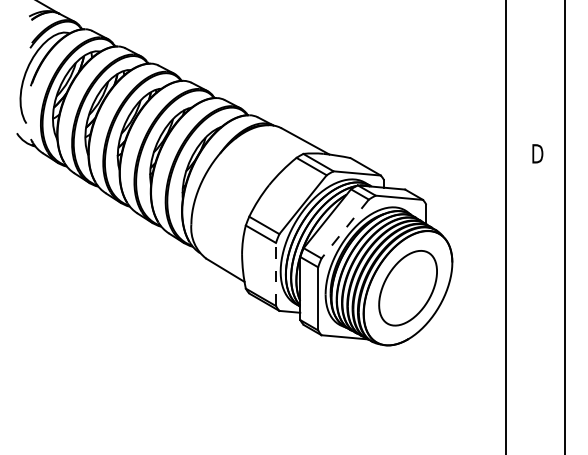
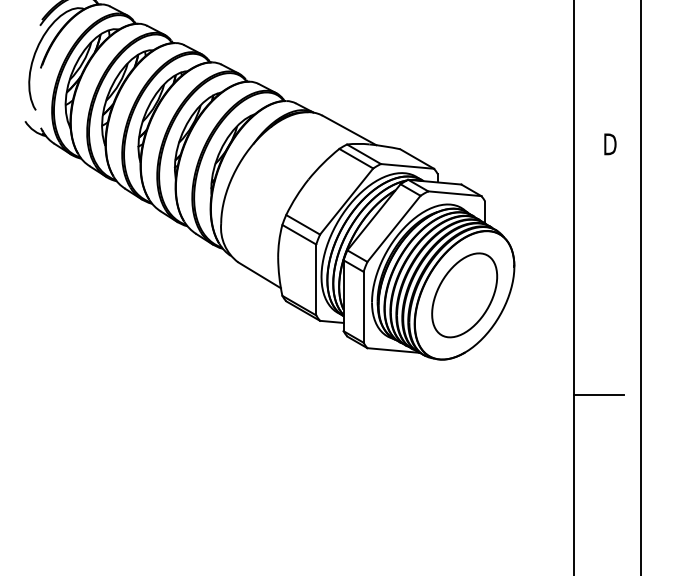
line: (344, 229) -> (393, 229), dashed -> solid
line: (276, 274) -> (316, 279), dashed -> solid
line: (528, 377) -> (599, 395), added

